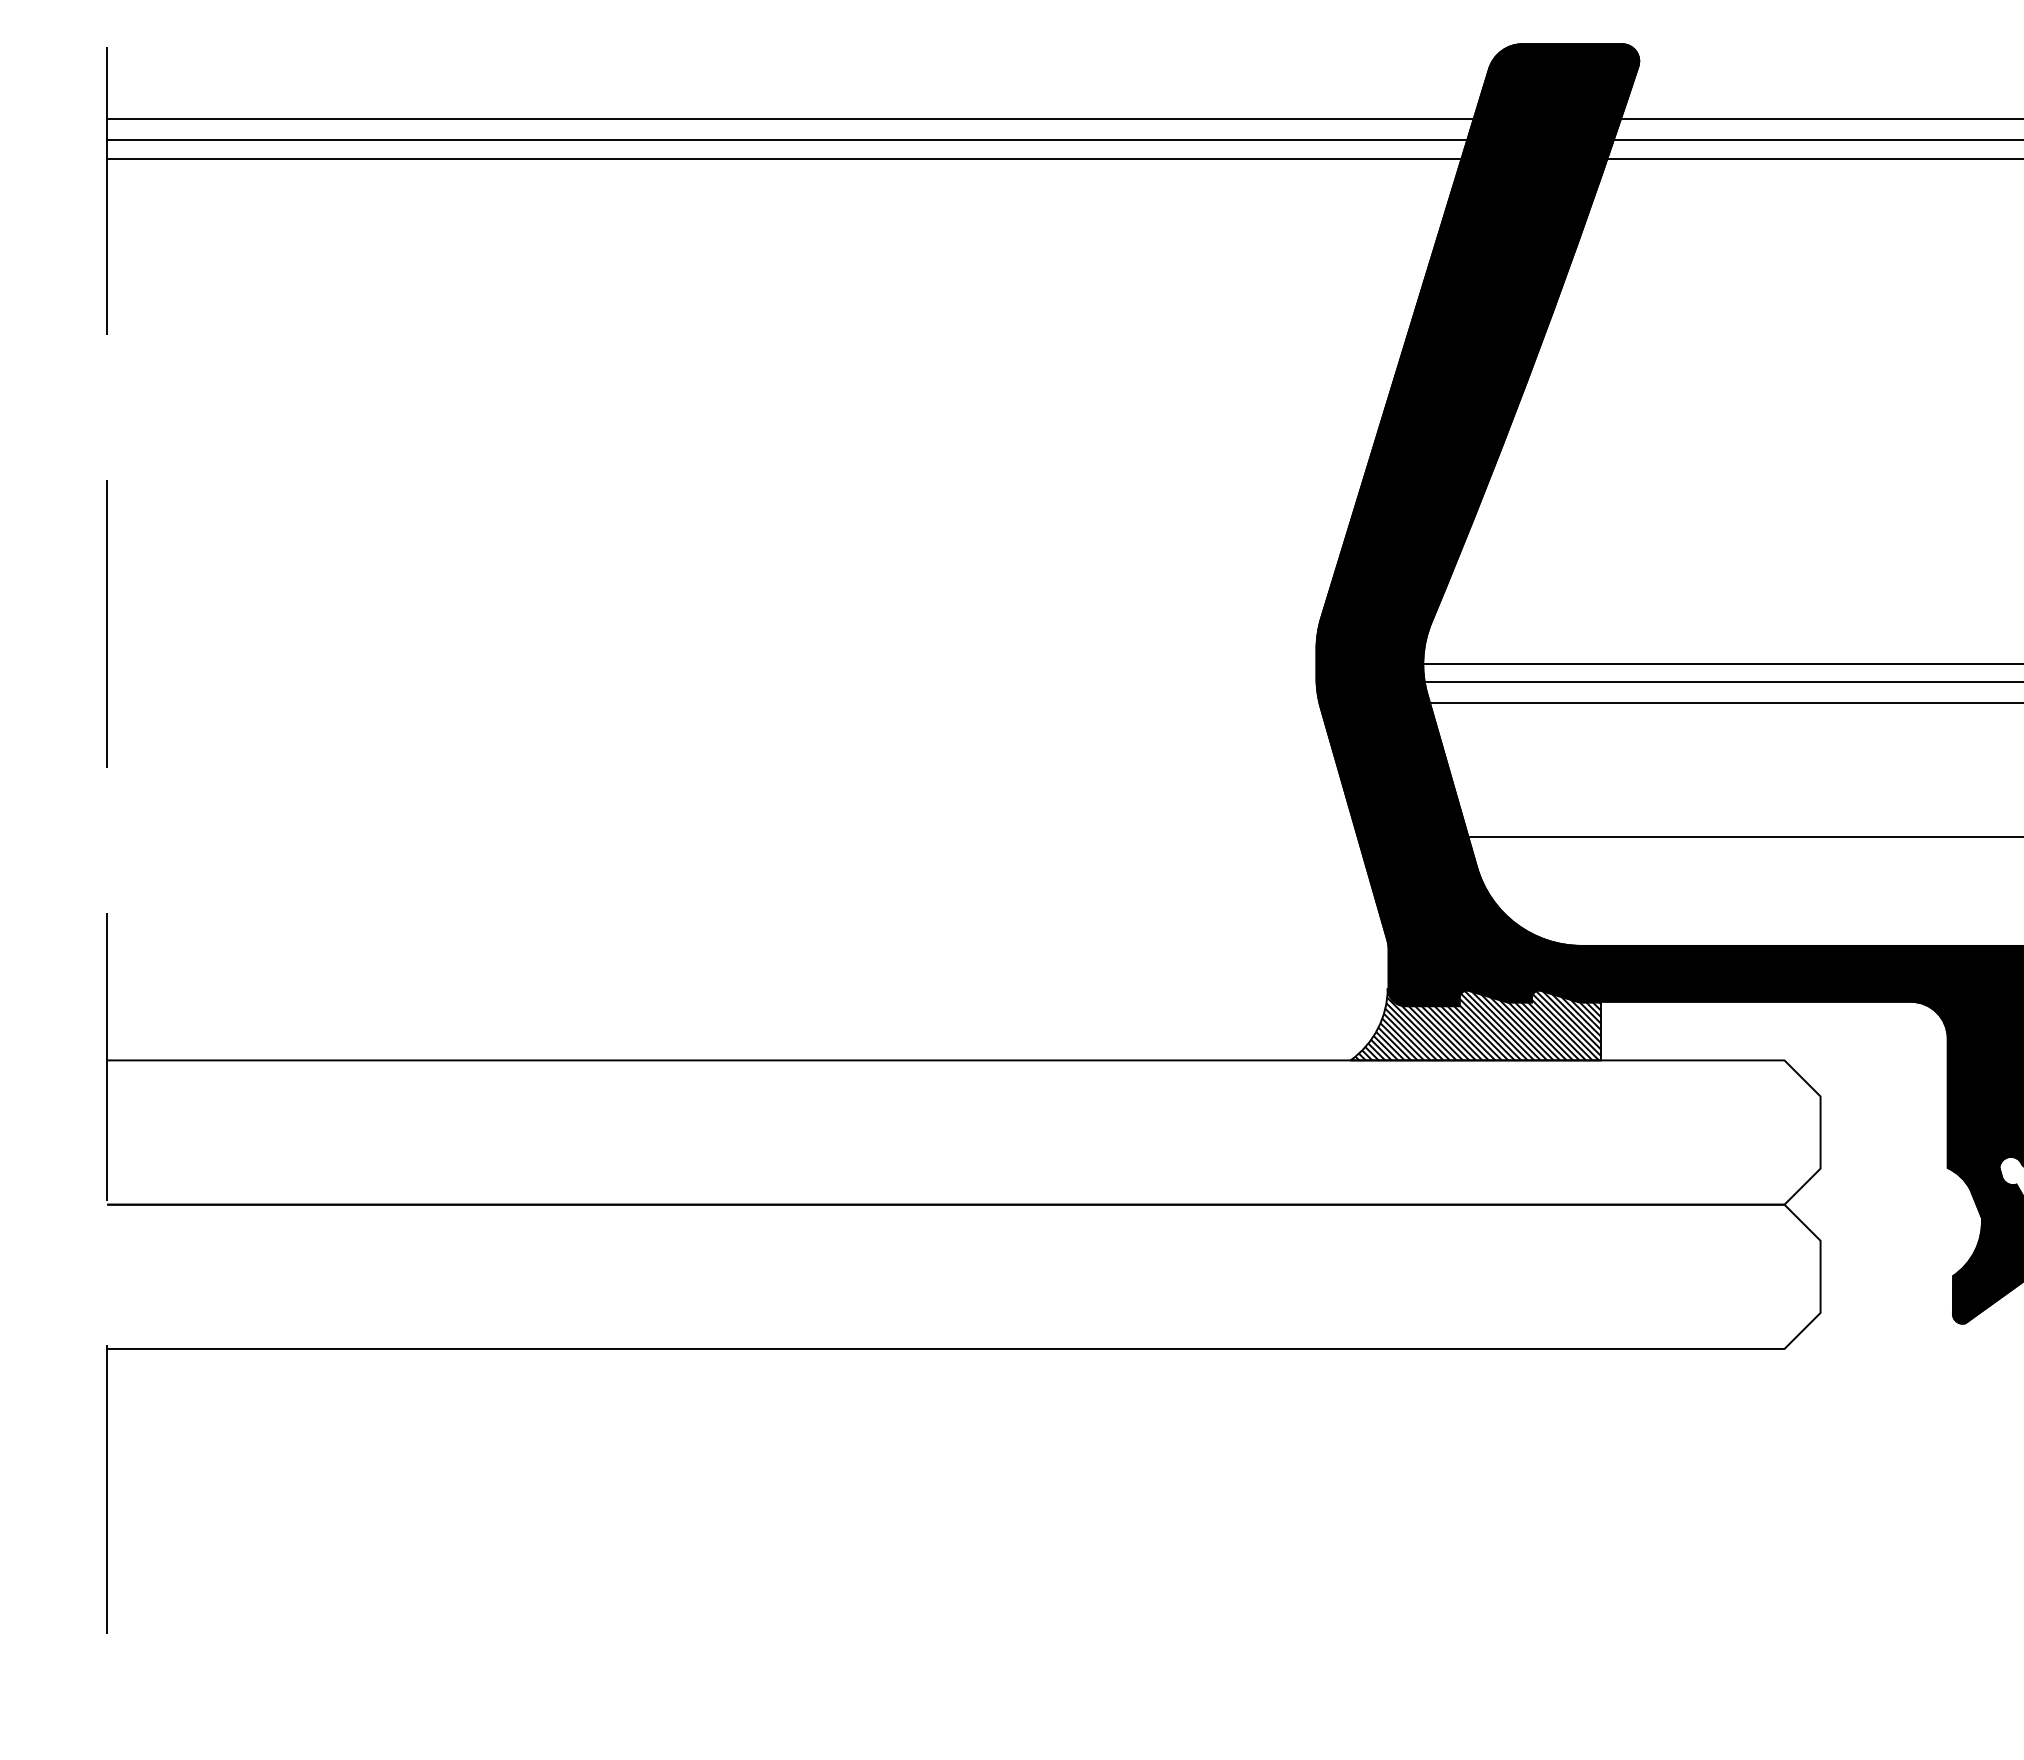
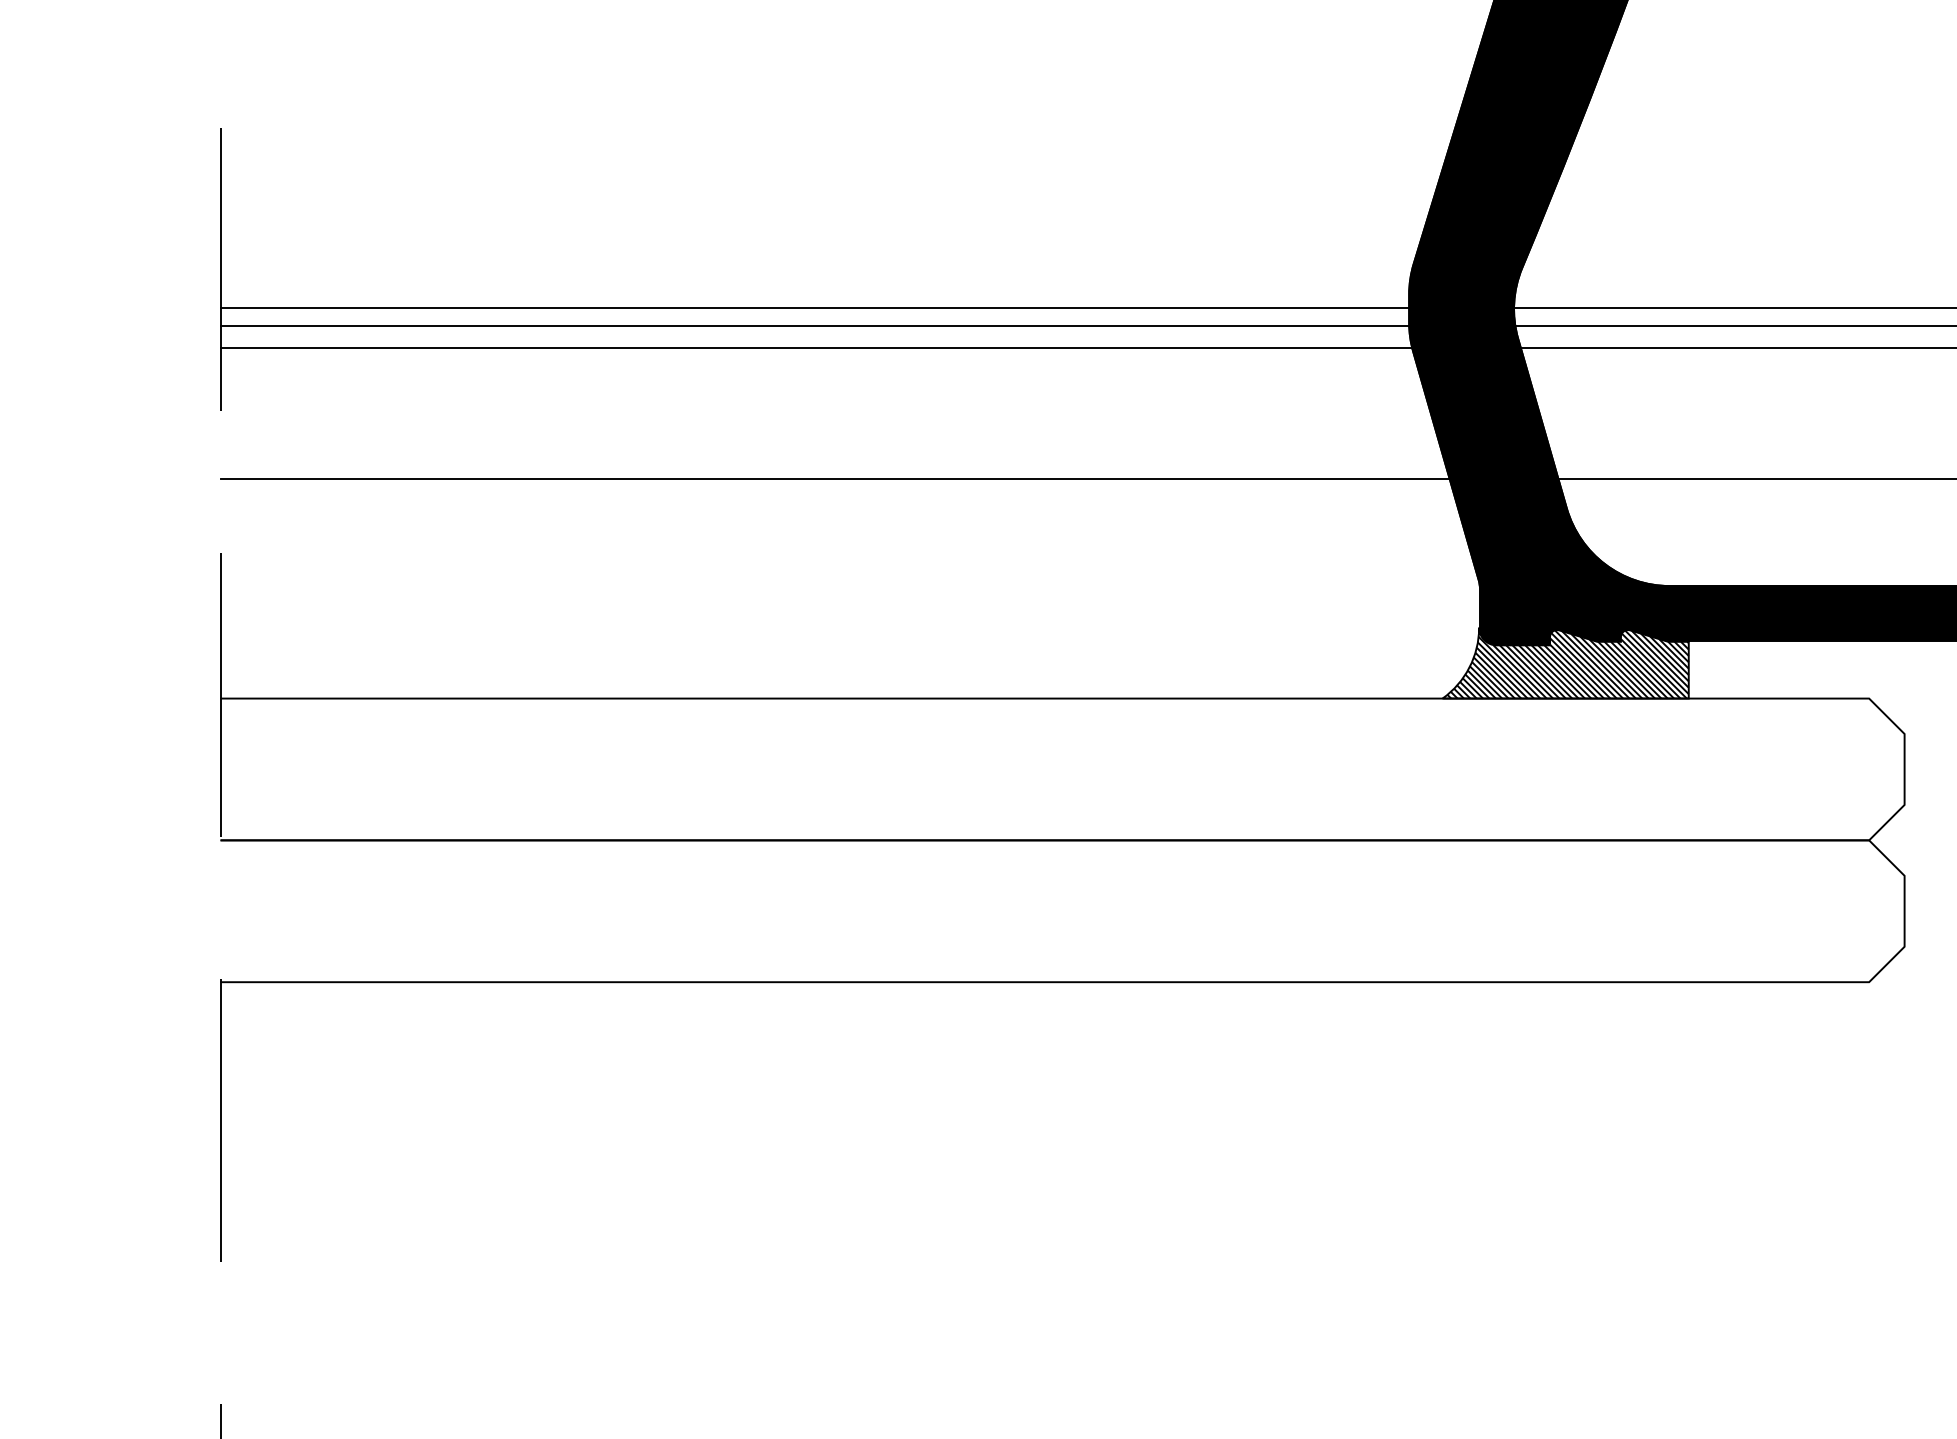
line: (711, 663) -> (814, 308), added
line: (711, 681) -> (814, 326), added
line: (712, 703) -> (815, 347), added
line: (731, 836) -> (834, 478), added

